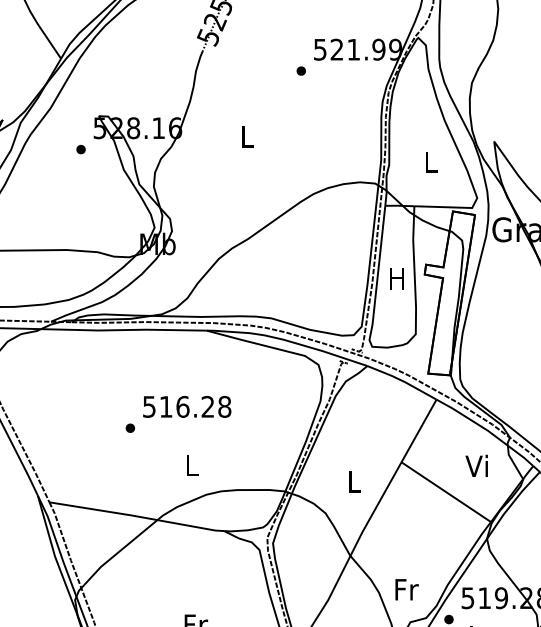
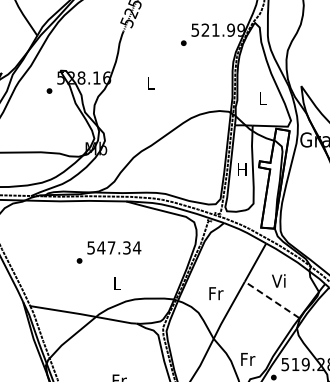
text: (195, 406) -> (119, 247), 516.28 -> 547.34
text: (476, 465) -> (278, 280), moved
text: (354, 481) -> (216, 293), L -> Fr
line: (446, 491) -> (272, 299), solid -> dashed

